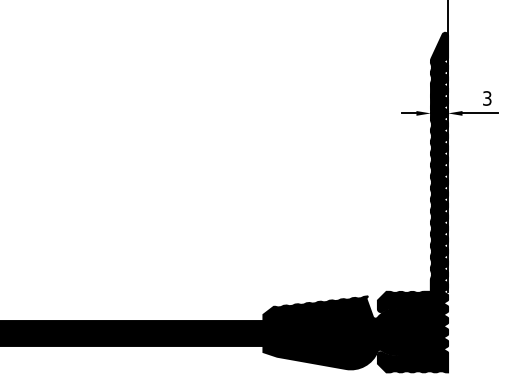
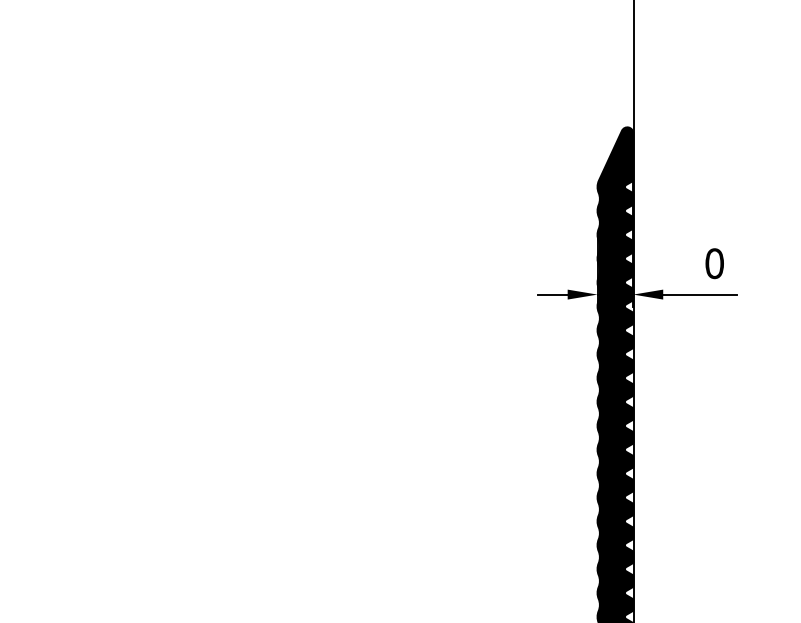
text: (486, 98) -> (713, 263), 3 -> 0

